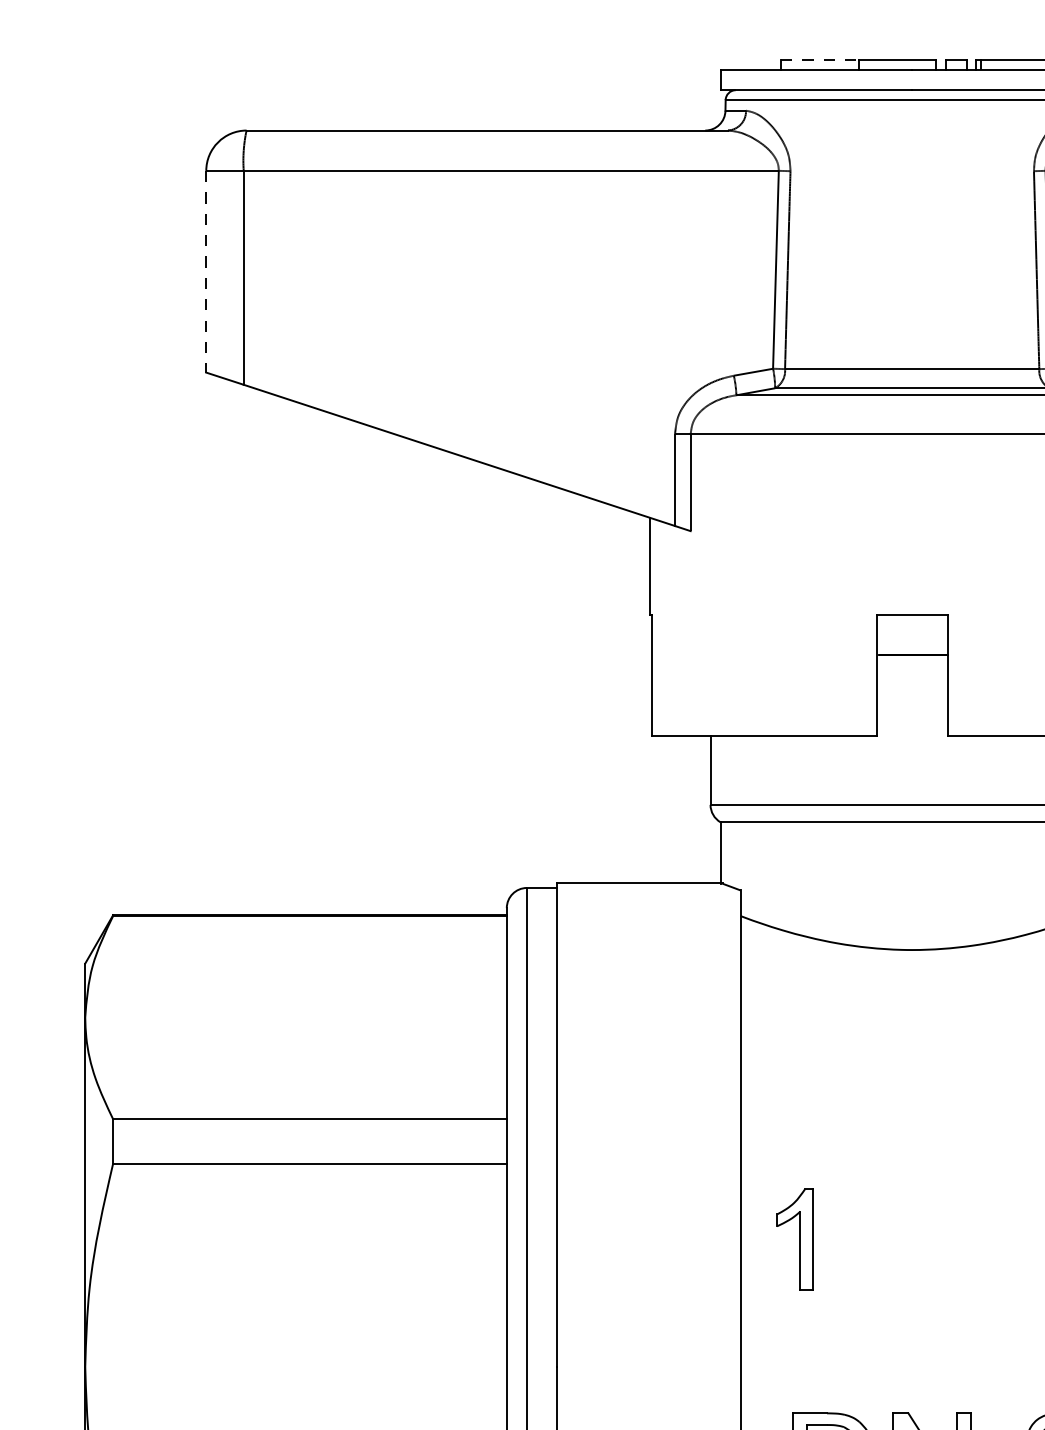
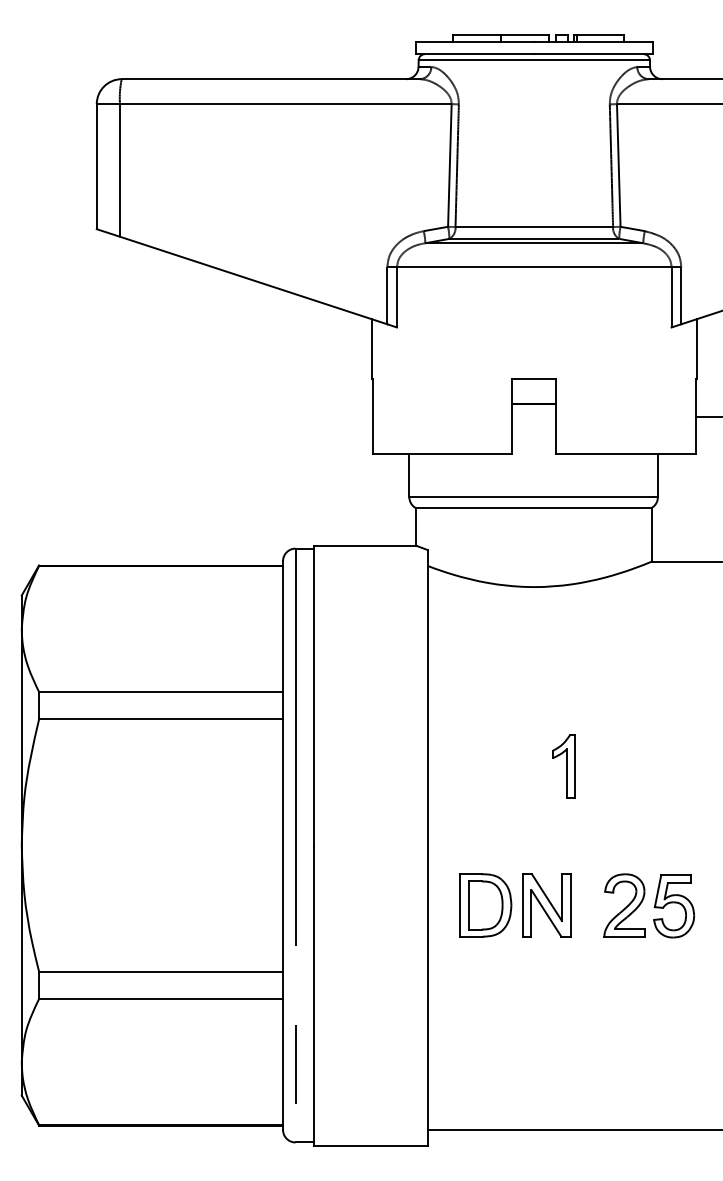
line: (820, 60) -> (477, 35), dashed -> solid
line: (205, 271) -> (96, 166), dashed -> solid
part: (794, 1239) -> (563, 766), moved

